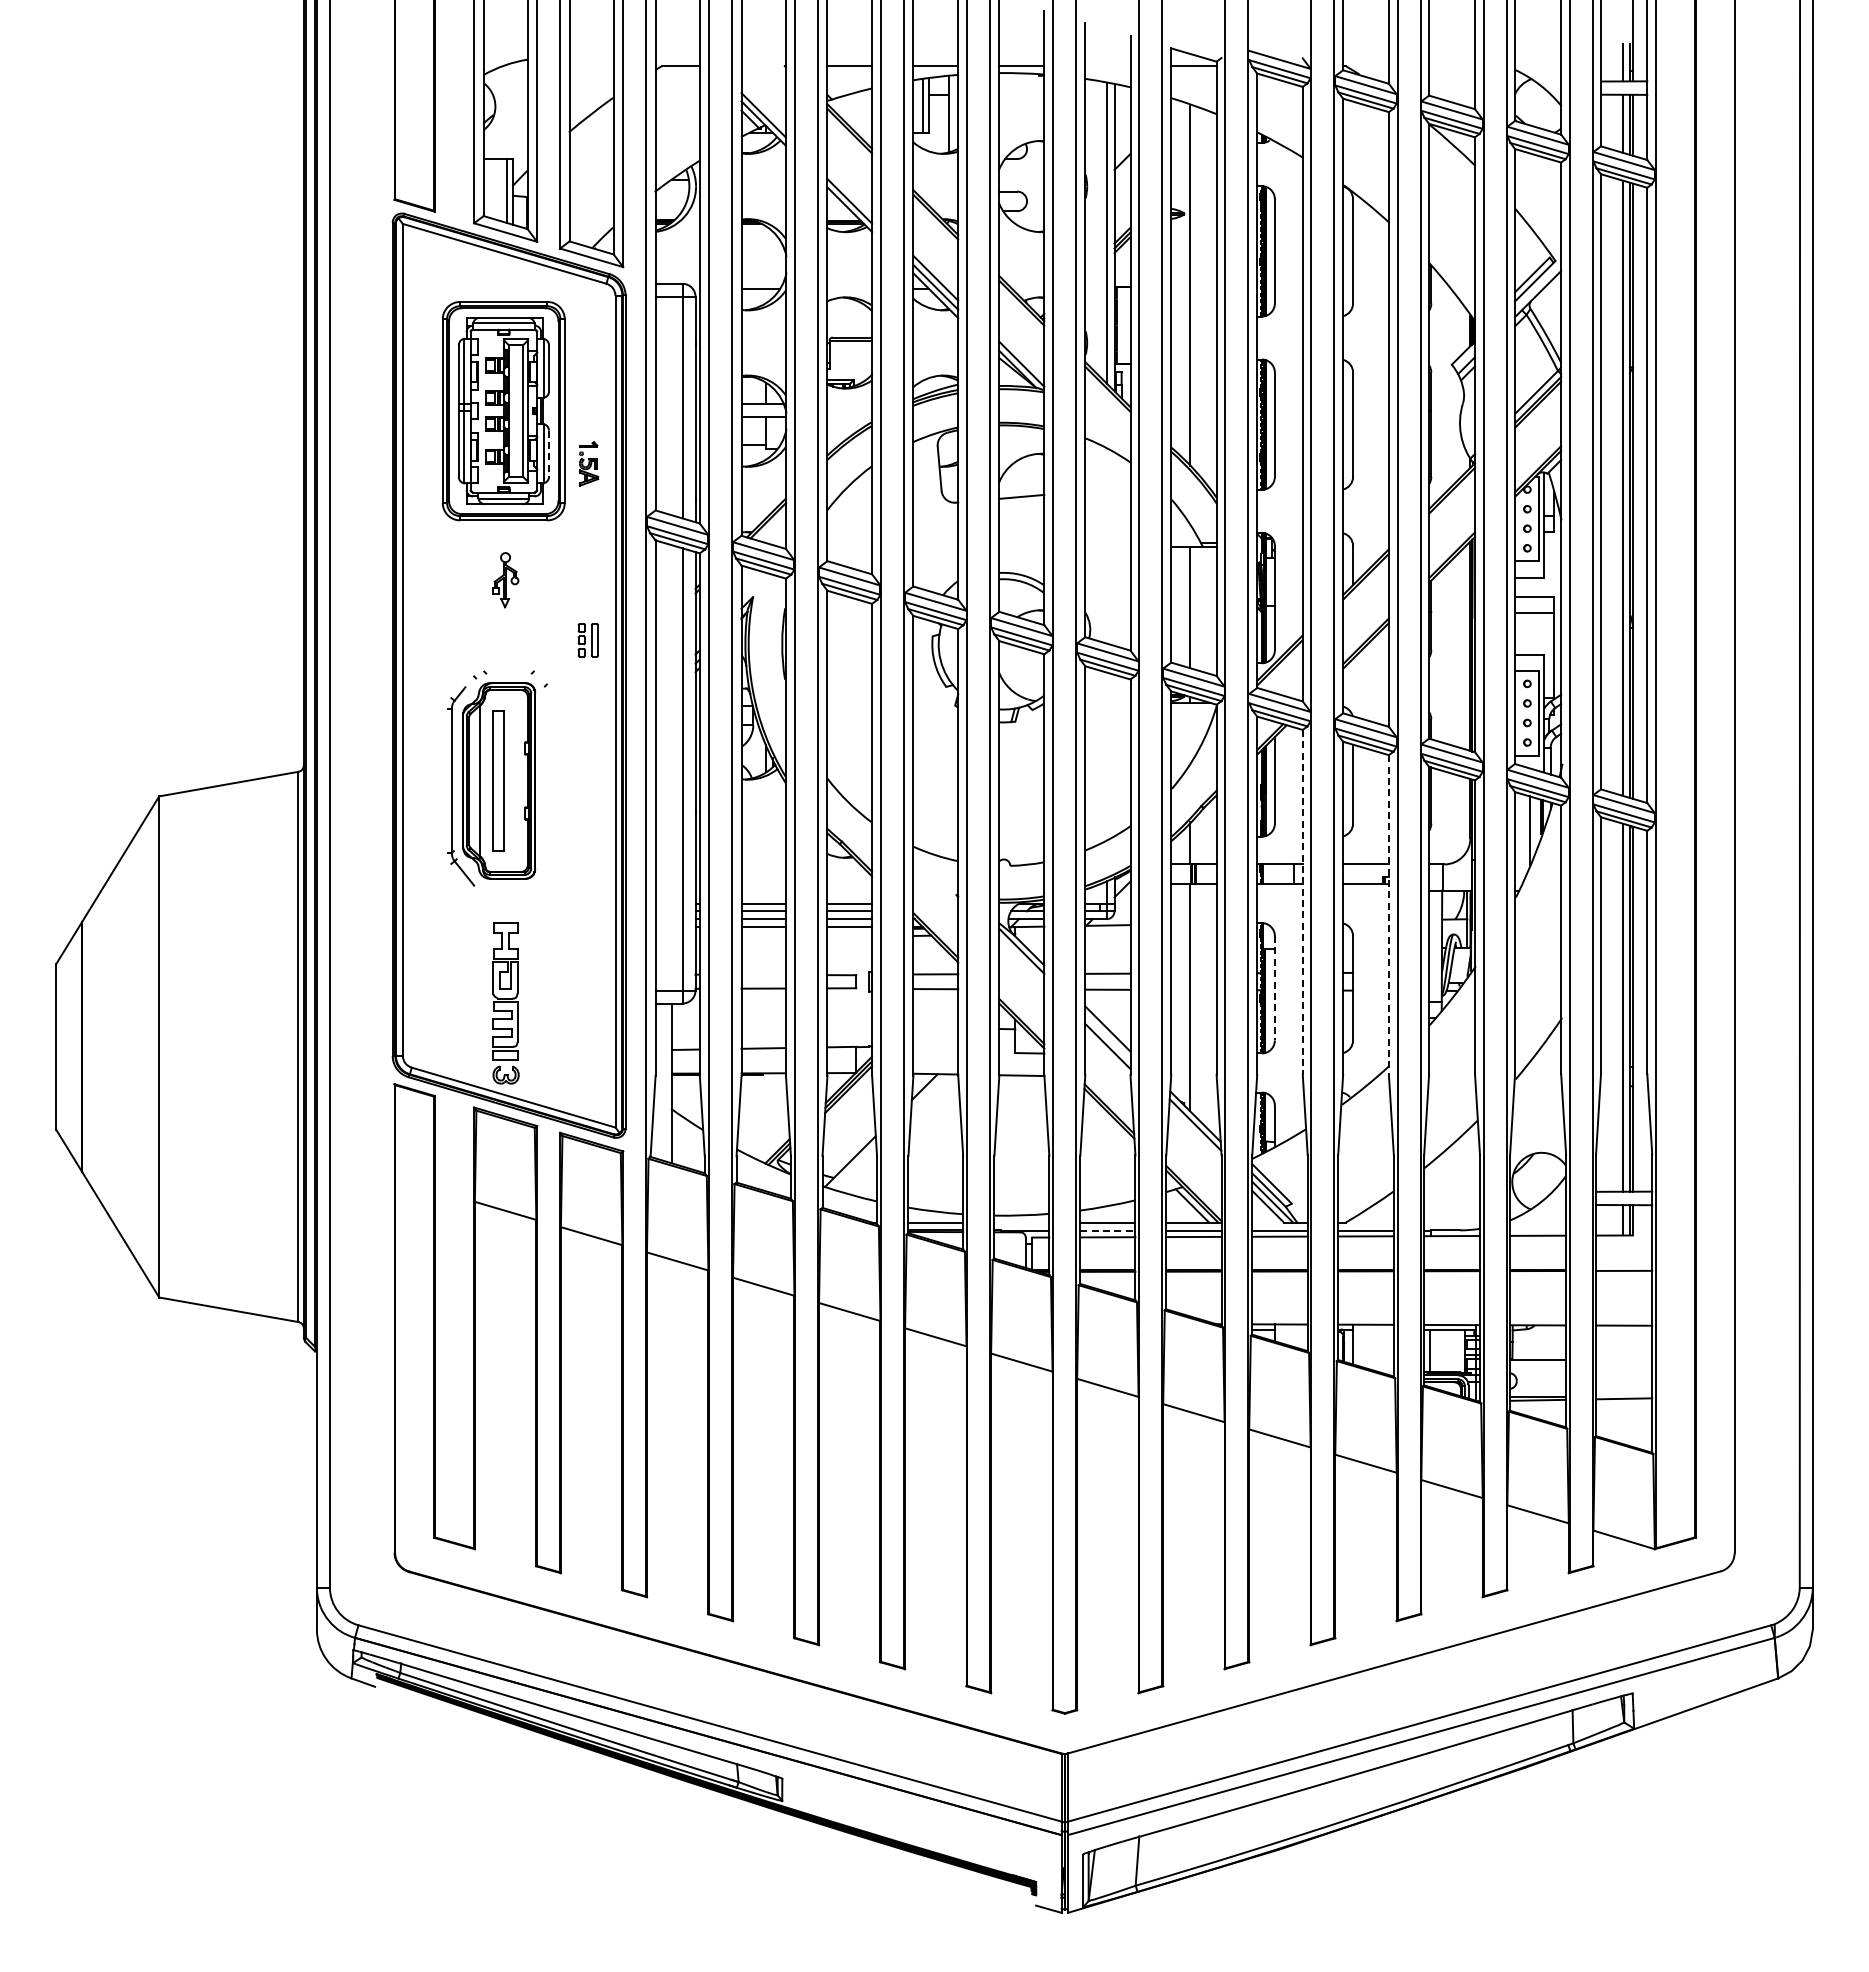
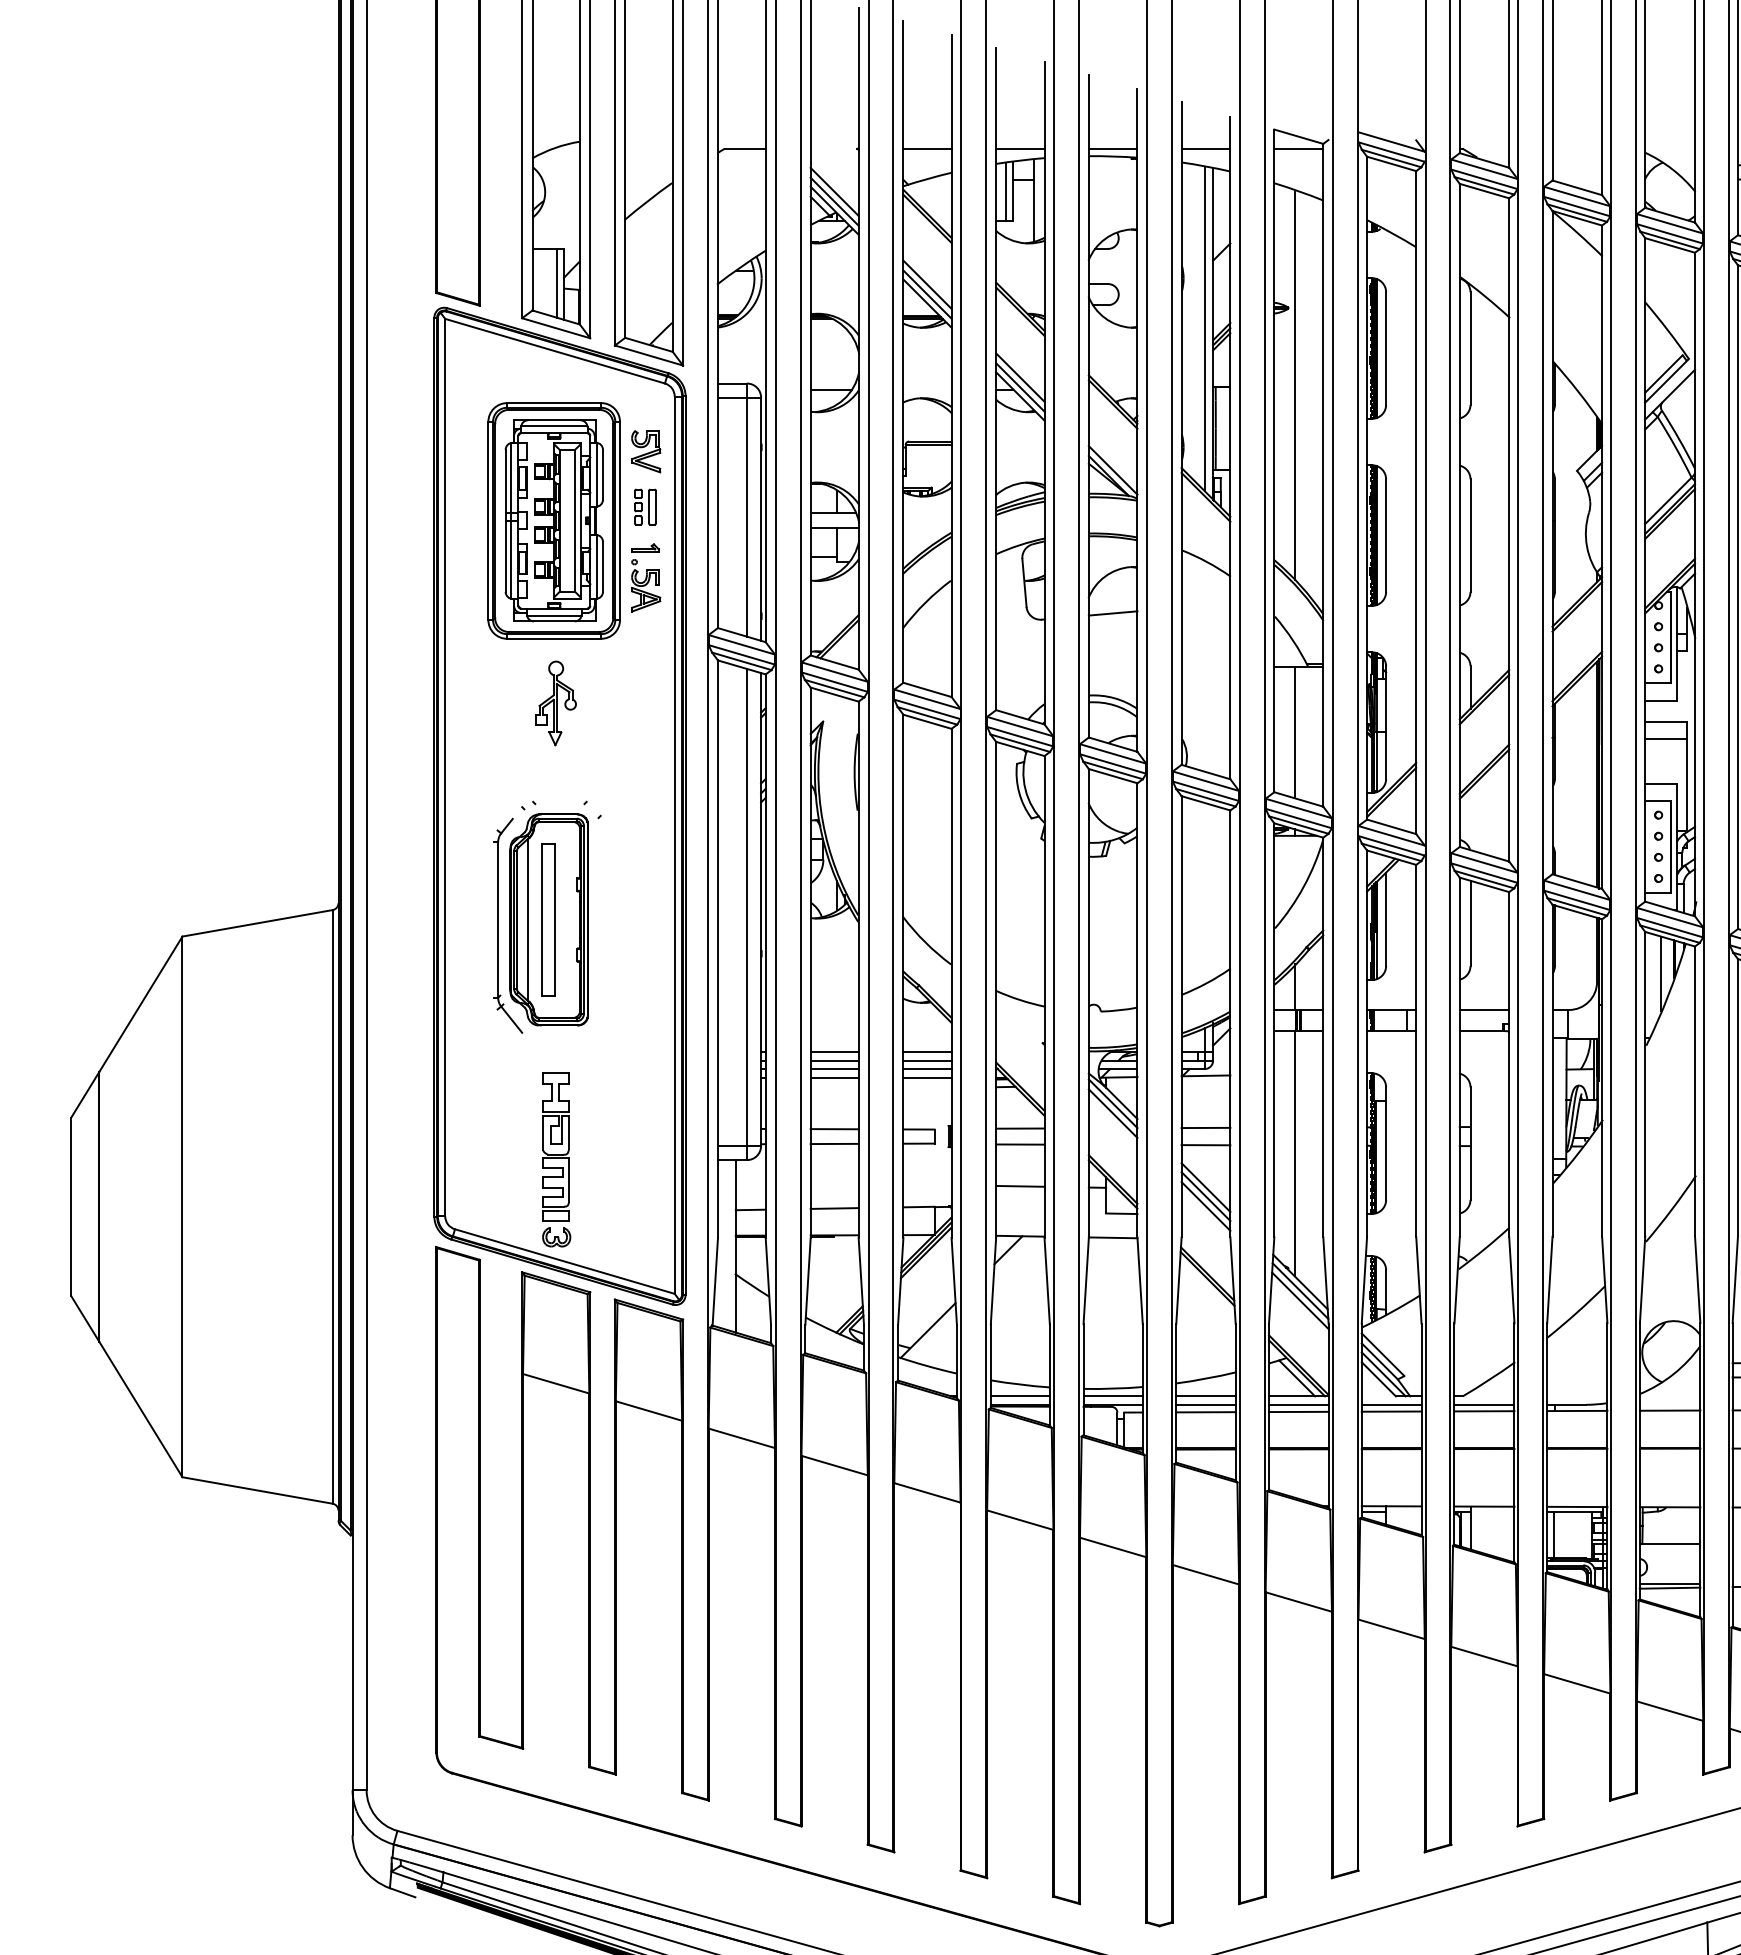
line: (1107, 66) -> (1205, 149), added
line: (763, 105) -> (834, 191), added
line: (849, 191) -> (927, 283), added
part: (589, 346) -> (646, 451), added
line: (549, 454) -> (603, 567), dashed -> solid
part: (588, 463) -> (645, 577), size x1.43
part: (505, 579) -> (556, 702), size x1.43
part: (587, 640) -> (644, 507), moved
line: (1302, 902) -> (1415, 1051), dashed -> solid
line: (1388, 914) -> (1508, 1064), dashed -> solid
line: (1021, 960) -> (1112, 1113), added
line: (763, 974) -> (834, 1128), added
line: (1274, 988) -> (1385, 1143), dashed -> solid
line: (935, 1027) -> (1019, 1185), added
line: (1107, 1036) -> (1205, 1195), added
line: (1195, 1133) -> (1300, 1300), added
line: (1021, 1222) -> (1112, 1396), added
line: (1107, 1230) -> (1205, 1404), dashed -> solid

